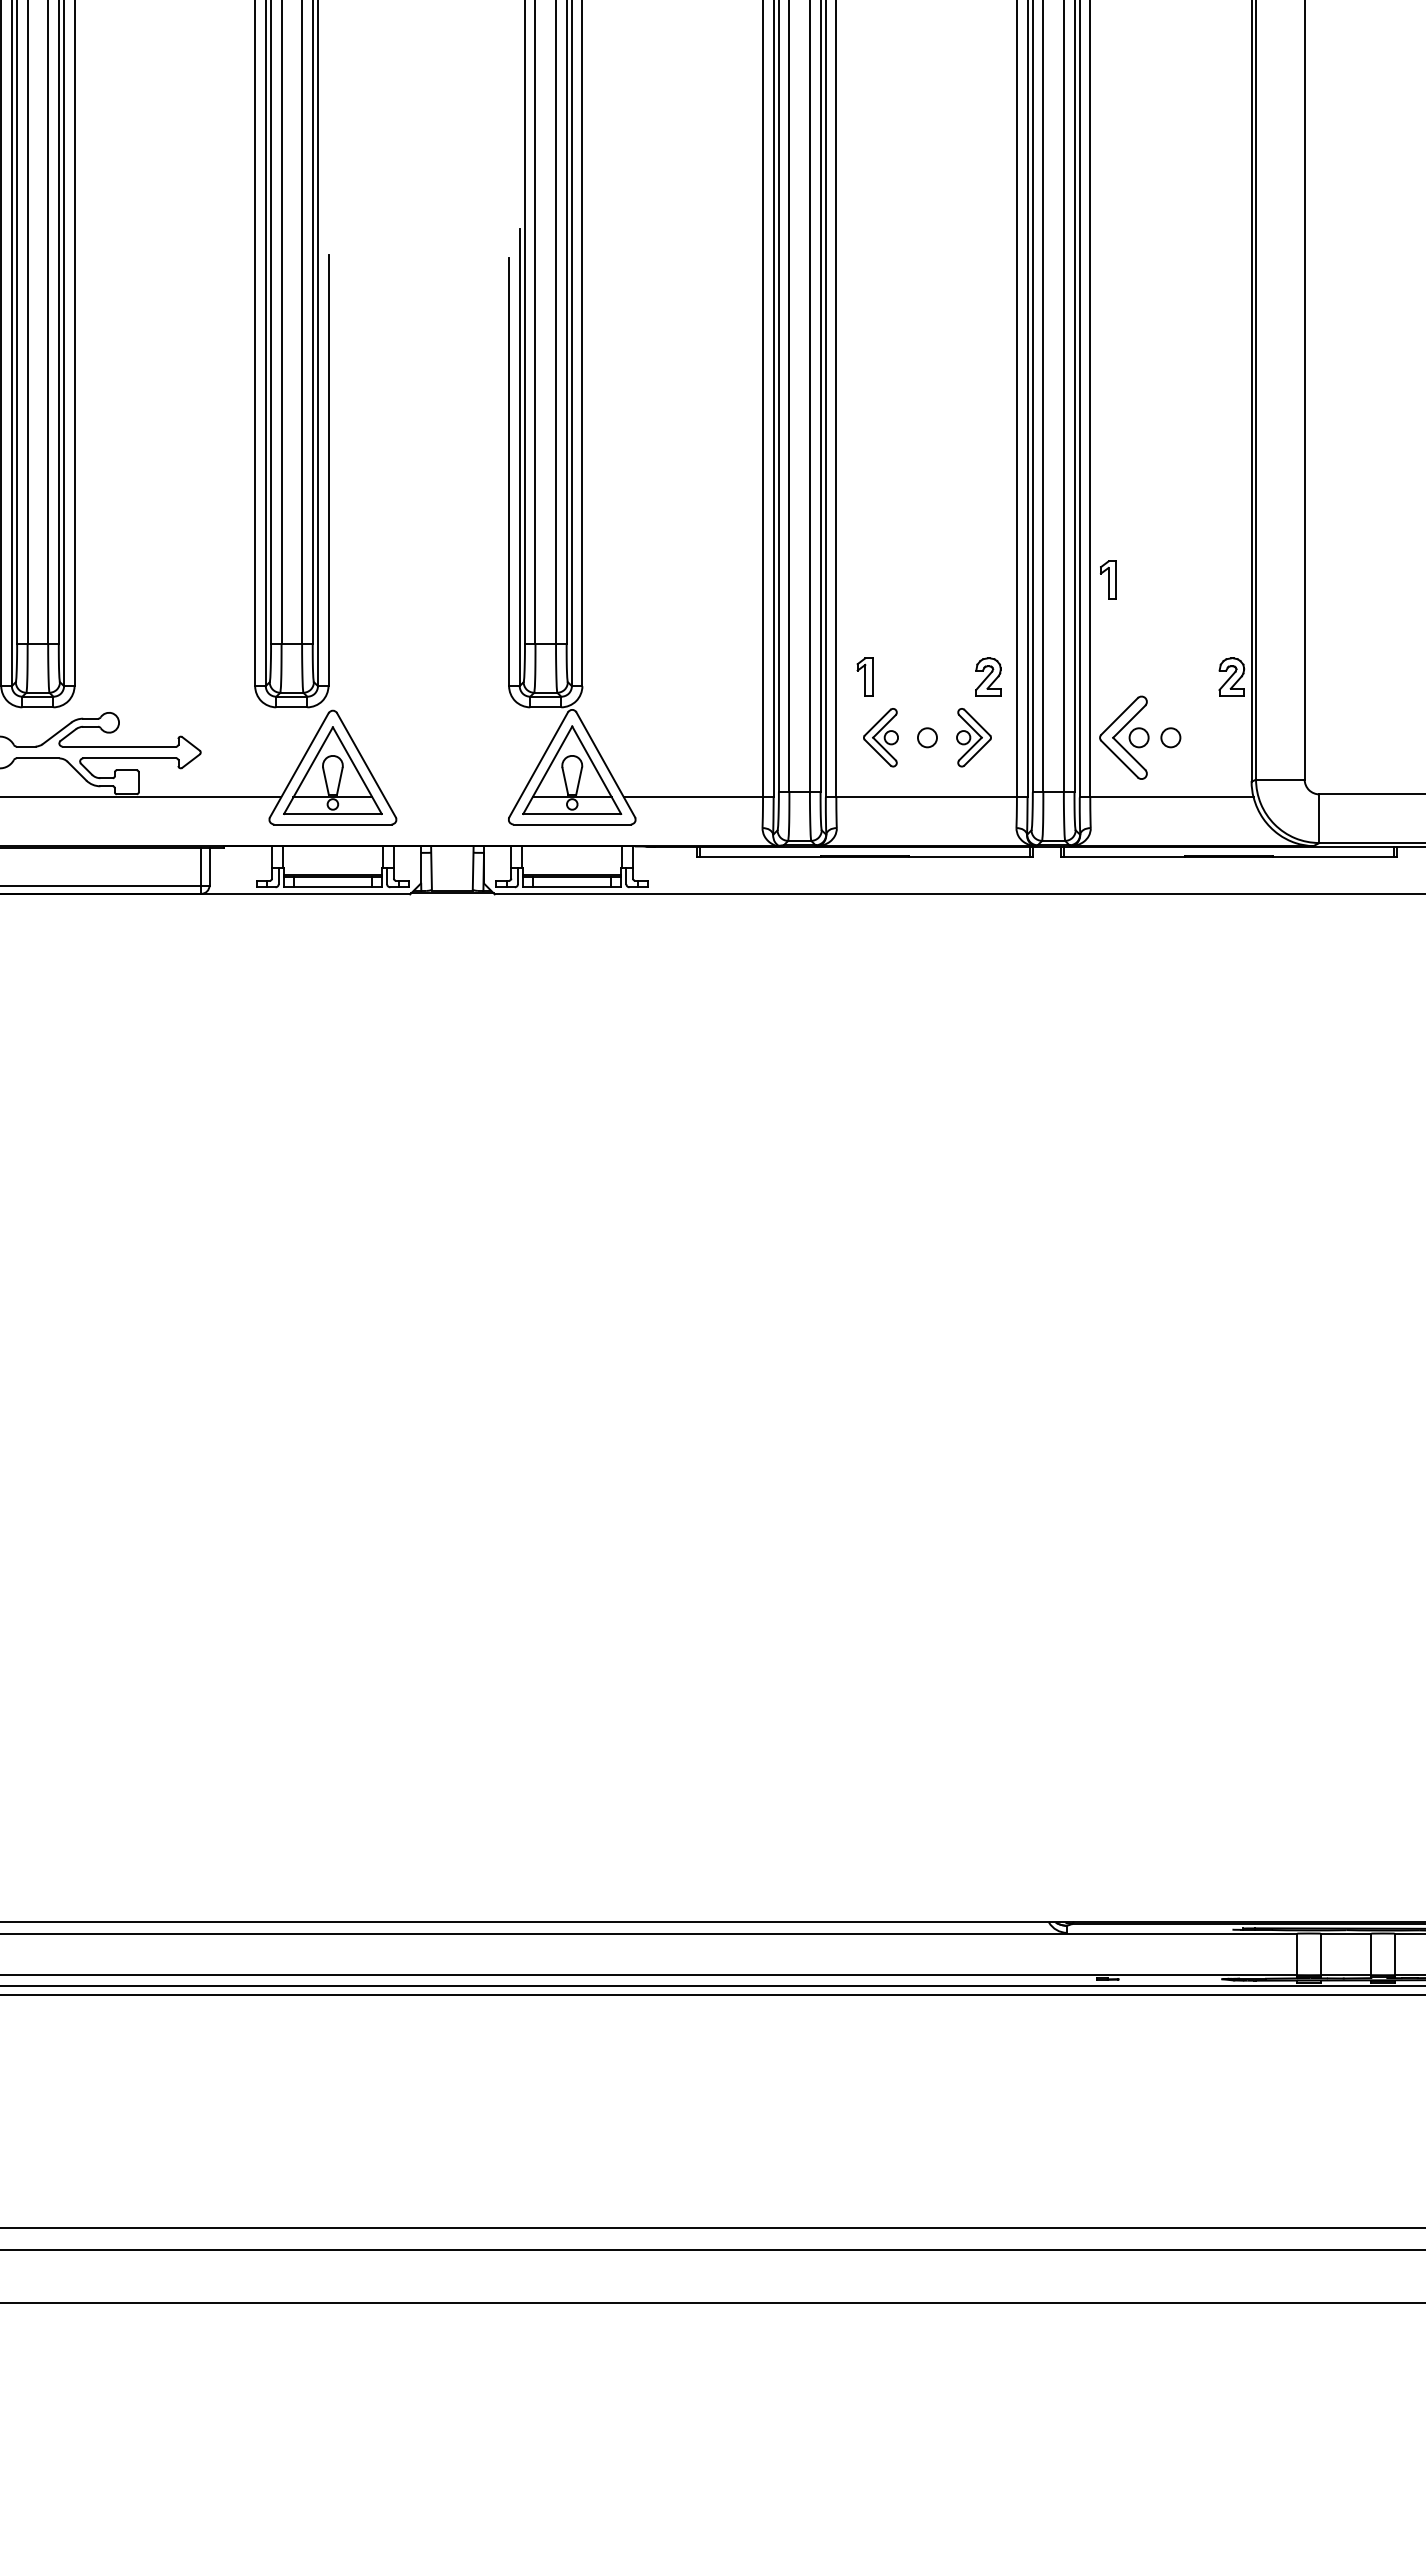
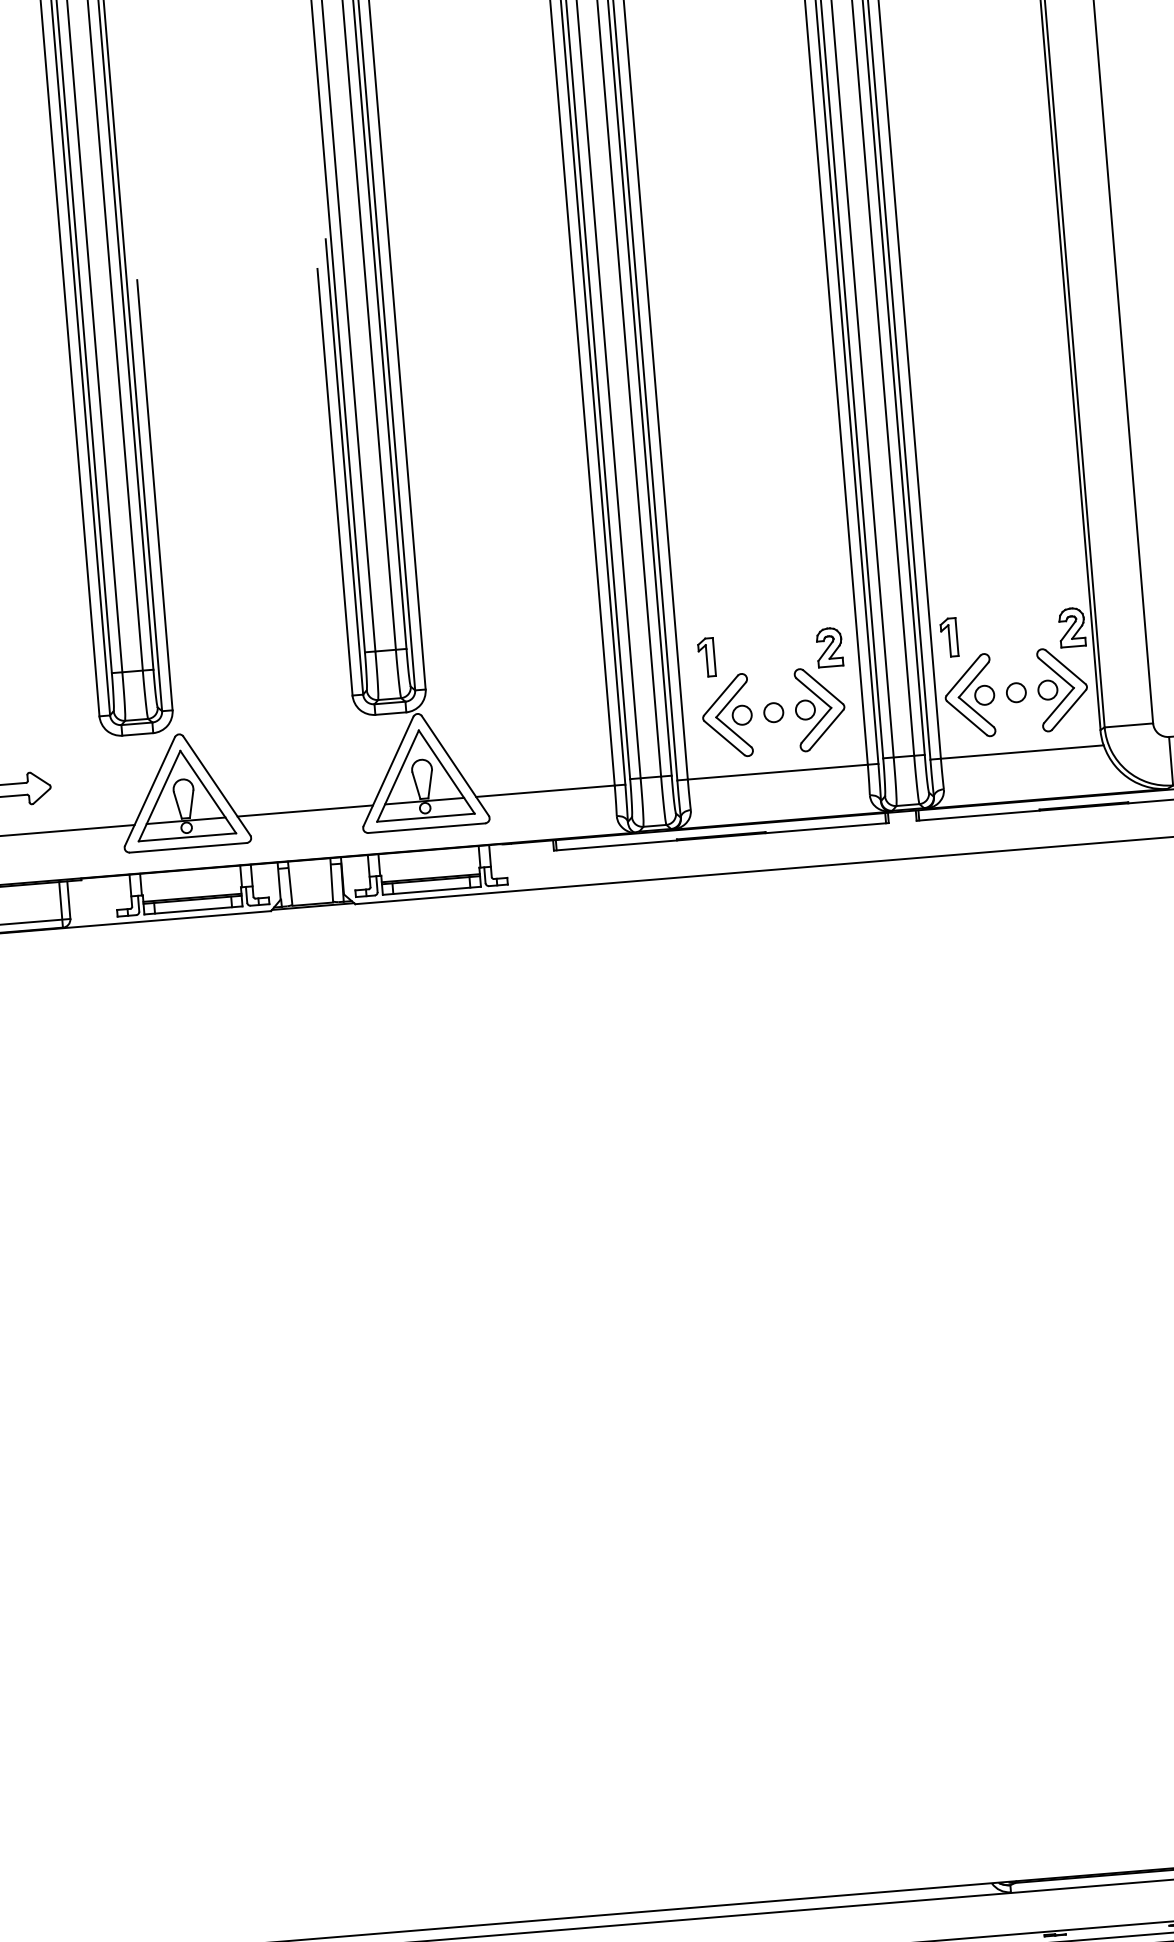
part: (1108, 579) -> (949, 636), moved
part: (880, 737) -> (726, 716), size x1.43
part: (973, 737) -> (819, 708), size x1.43
part: (1217, 737) -> (1062, 688), added
line: (452, 797) -> (305, 811), added

